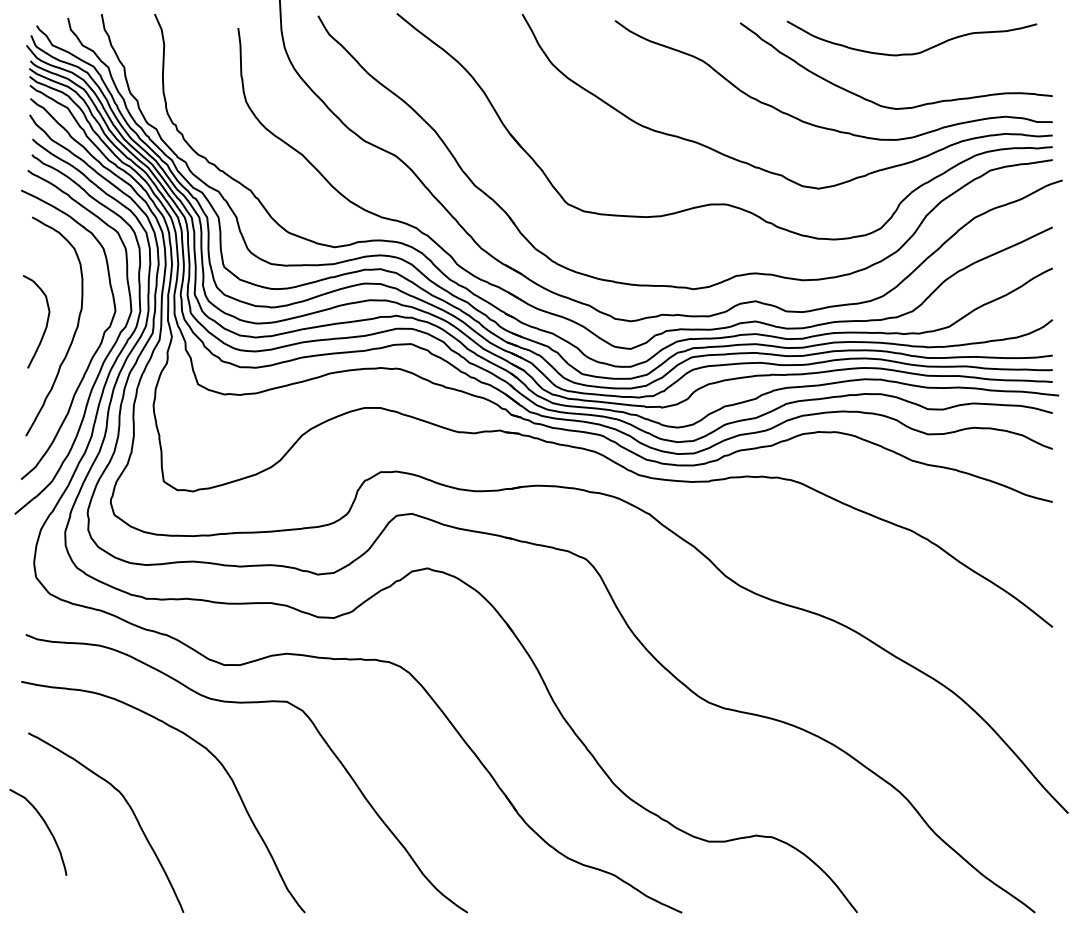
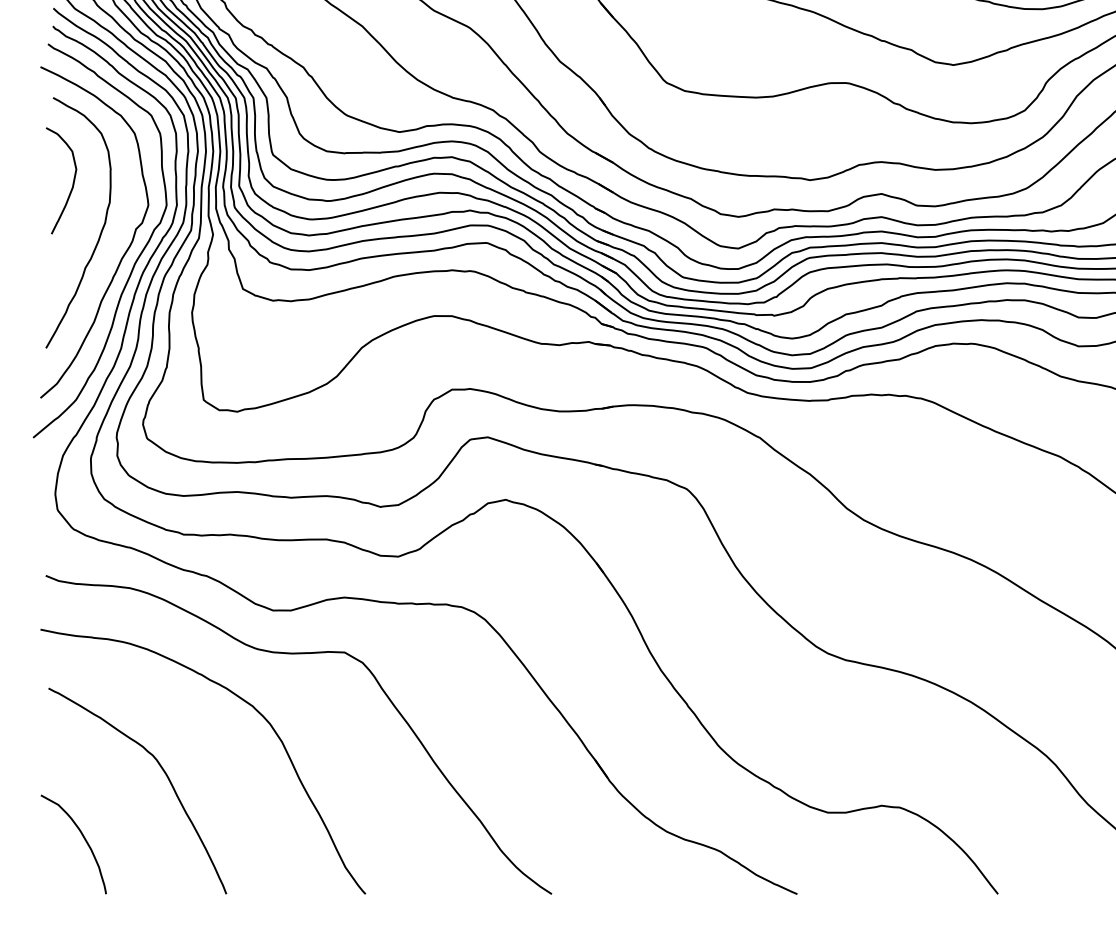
curve: (46, 321) -> (72, 180), moved
curve: (45, 825) -> (82, 836), moved

